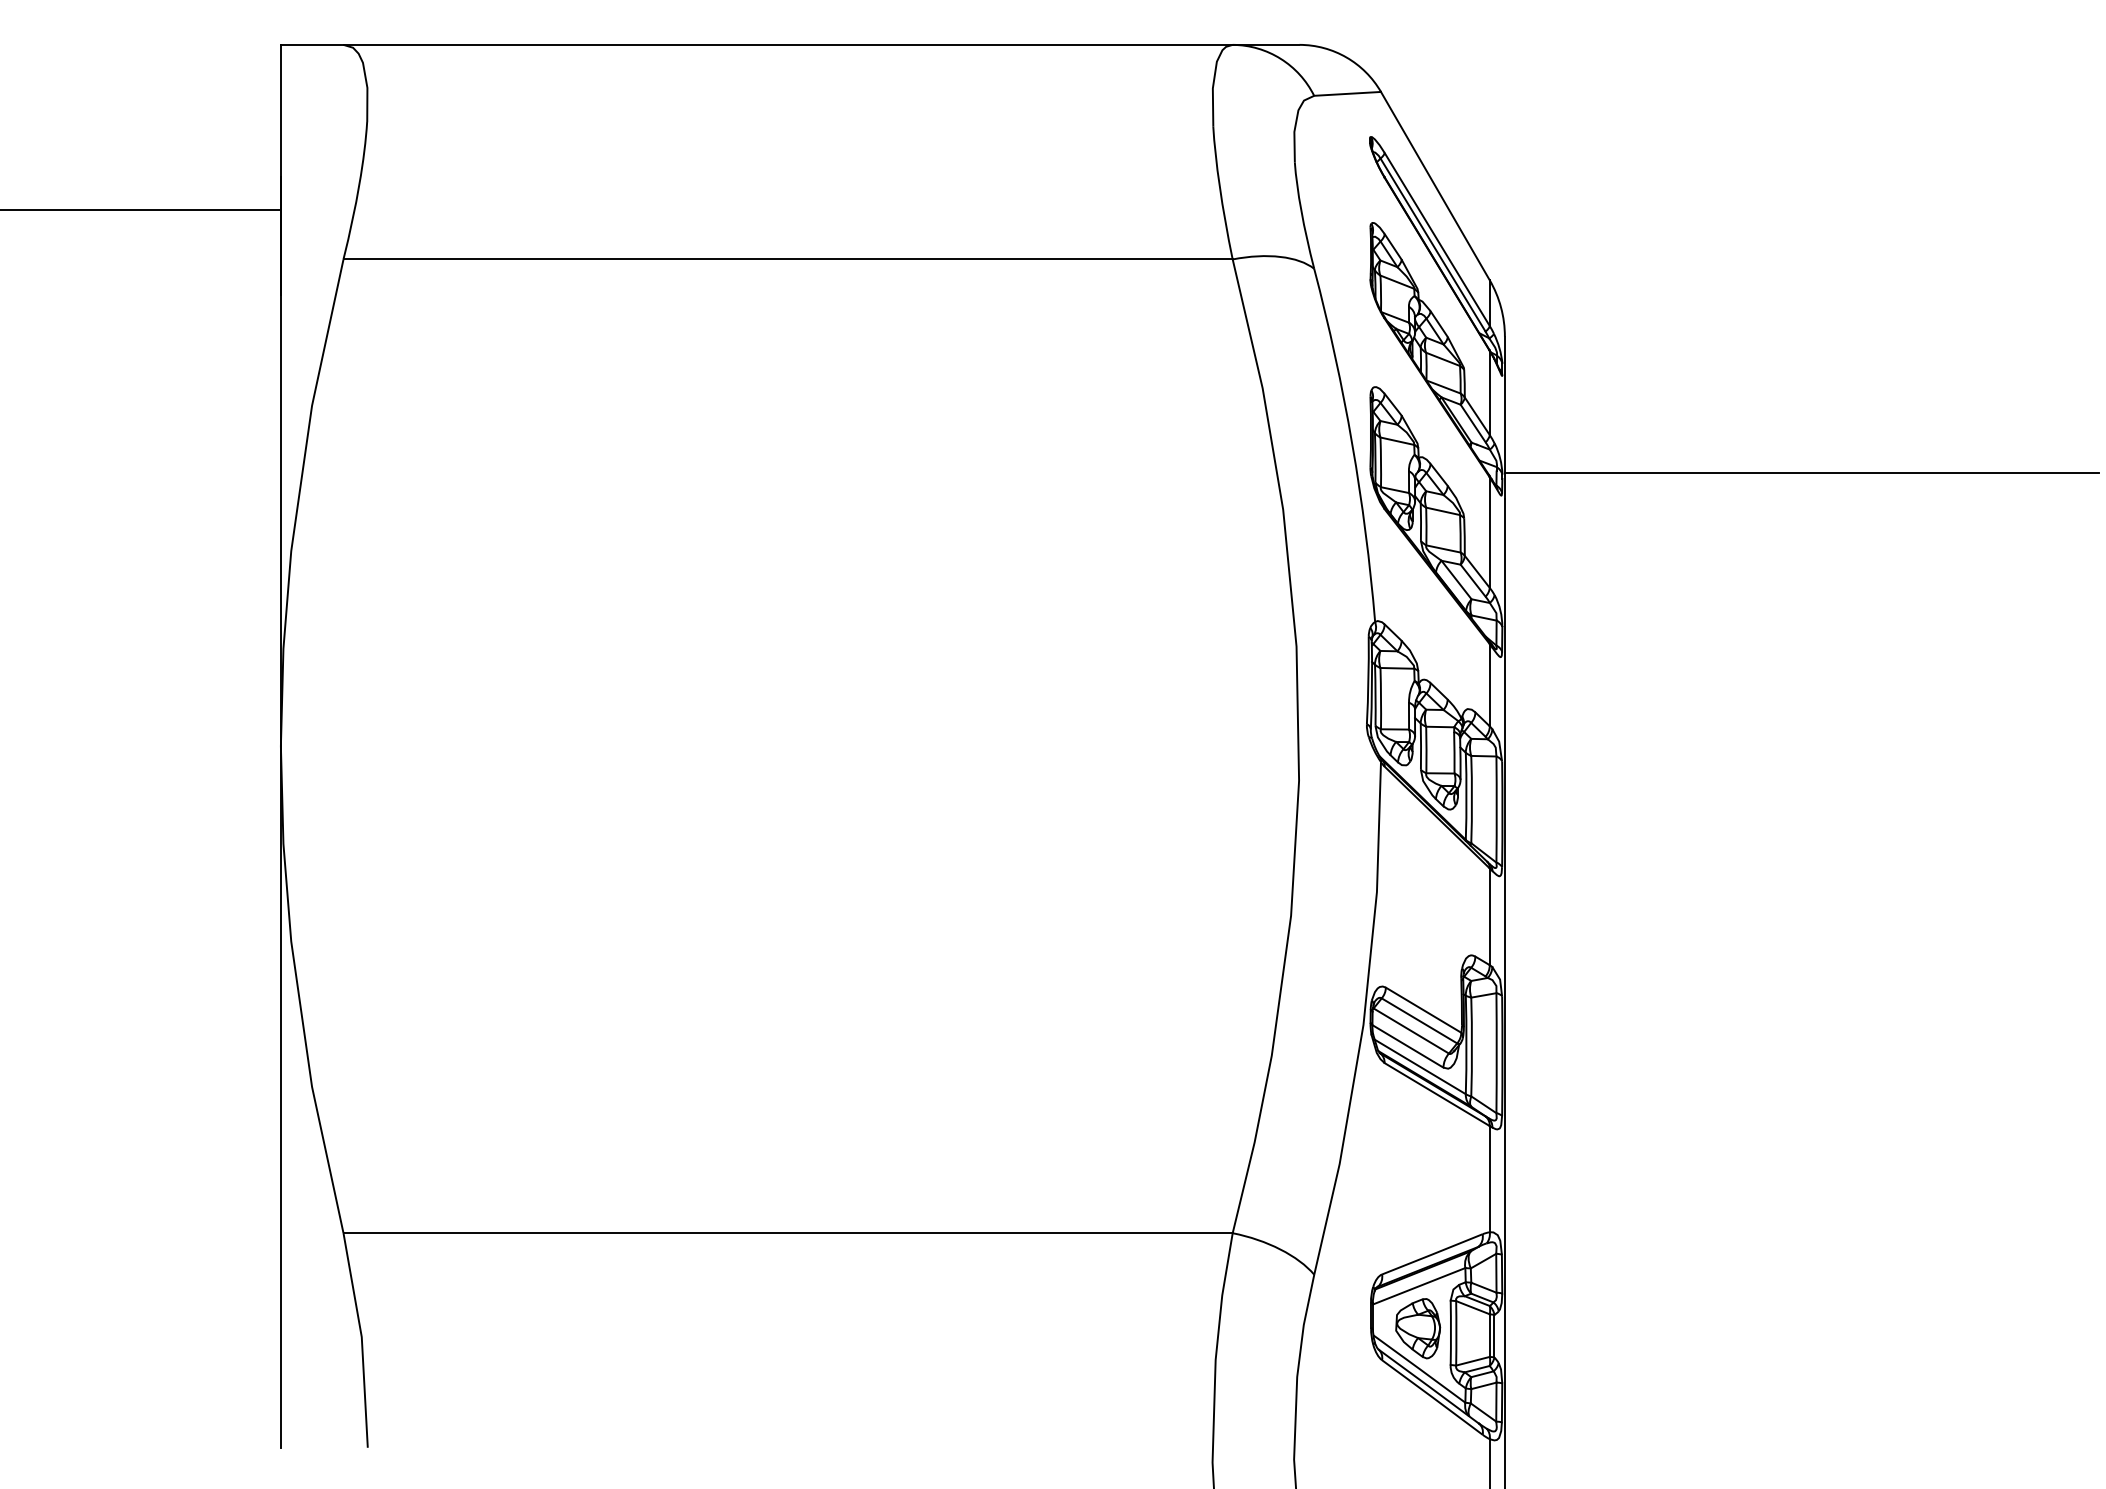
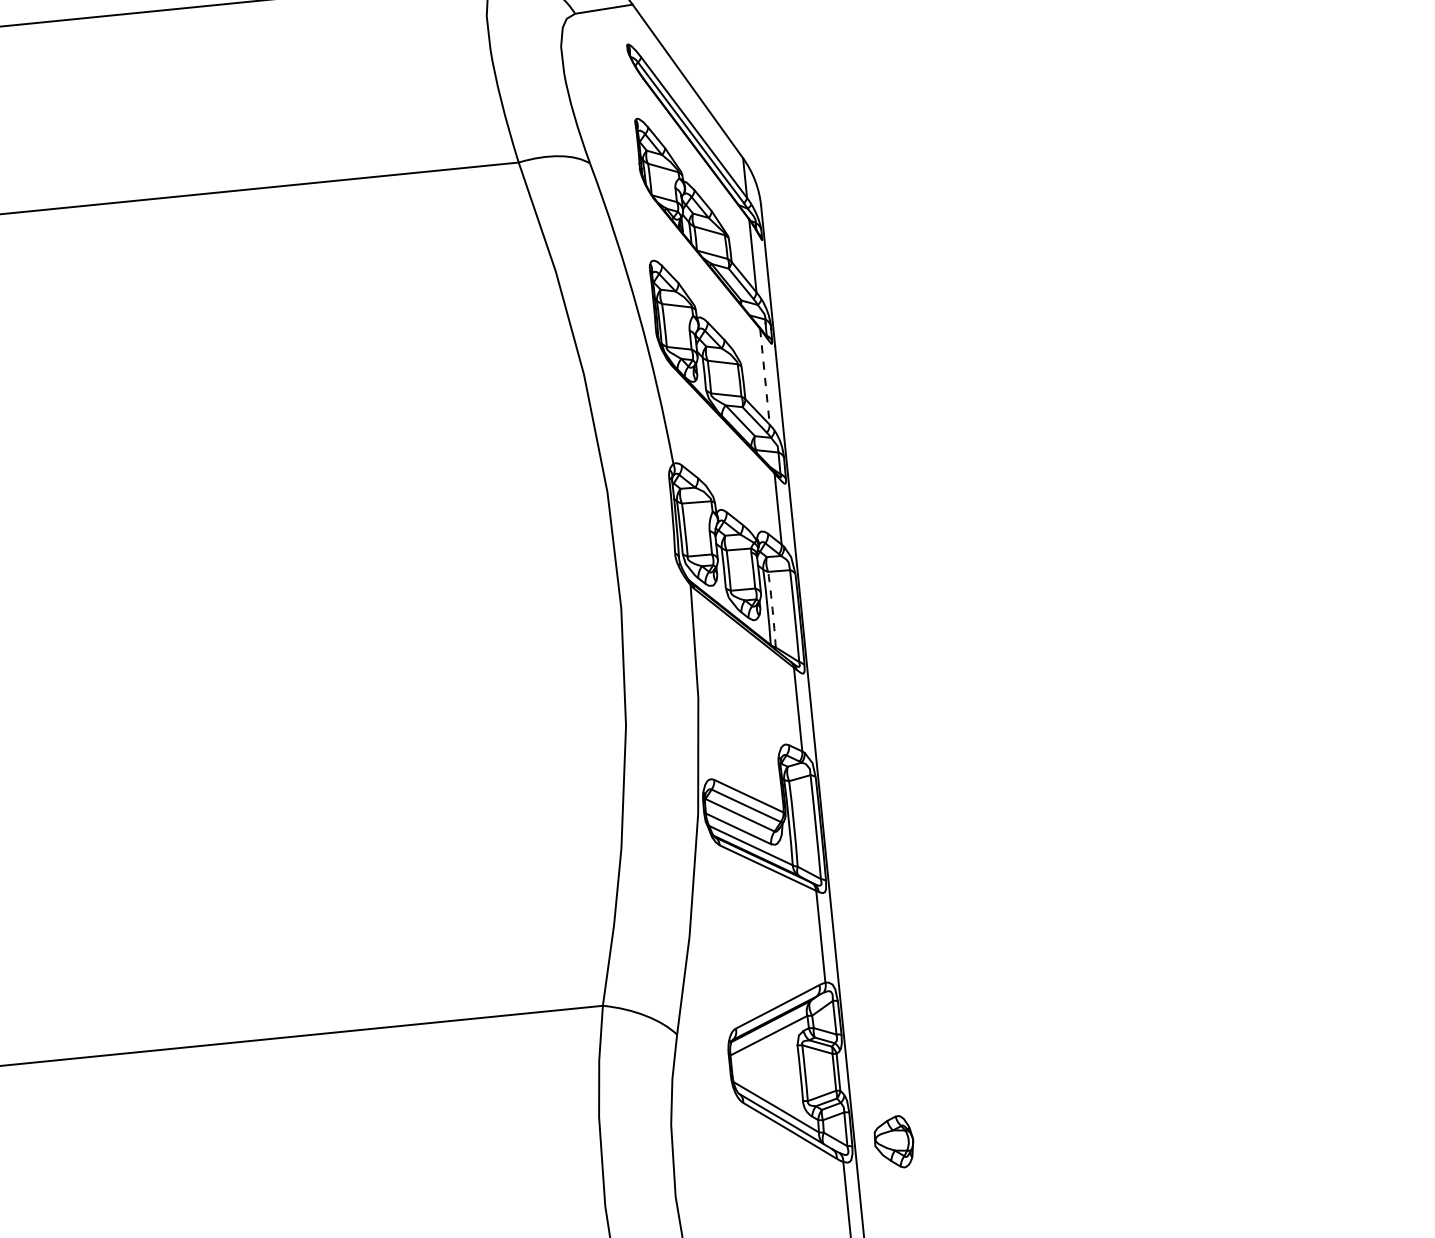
line: (1801, 473) -> (1029, 298), removed
line: (1489, 533) -> (764, 377), solid -> dashed
arc: (1471, 799) -> (772, 609), solid -> dashed
part: (1418, 1328) -> (894, 1142), moved

